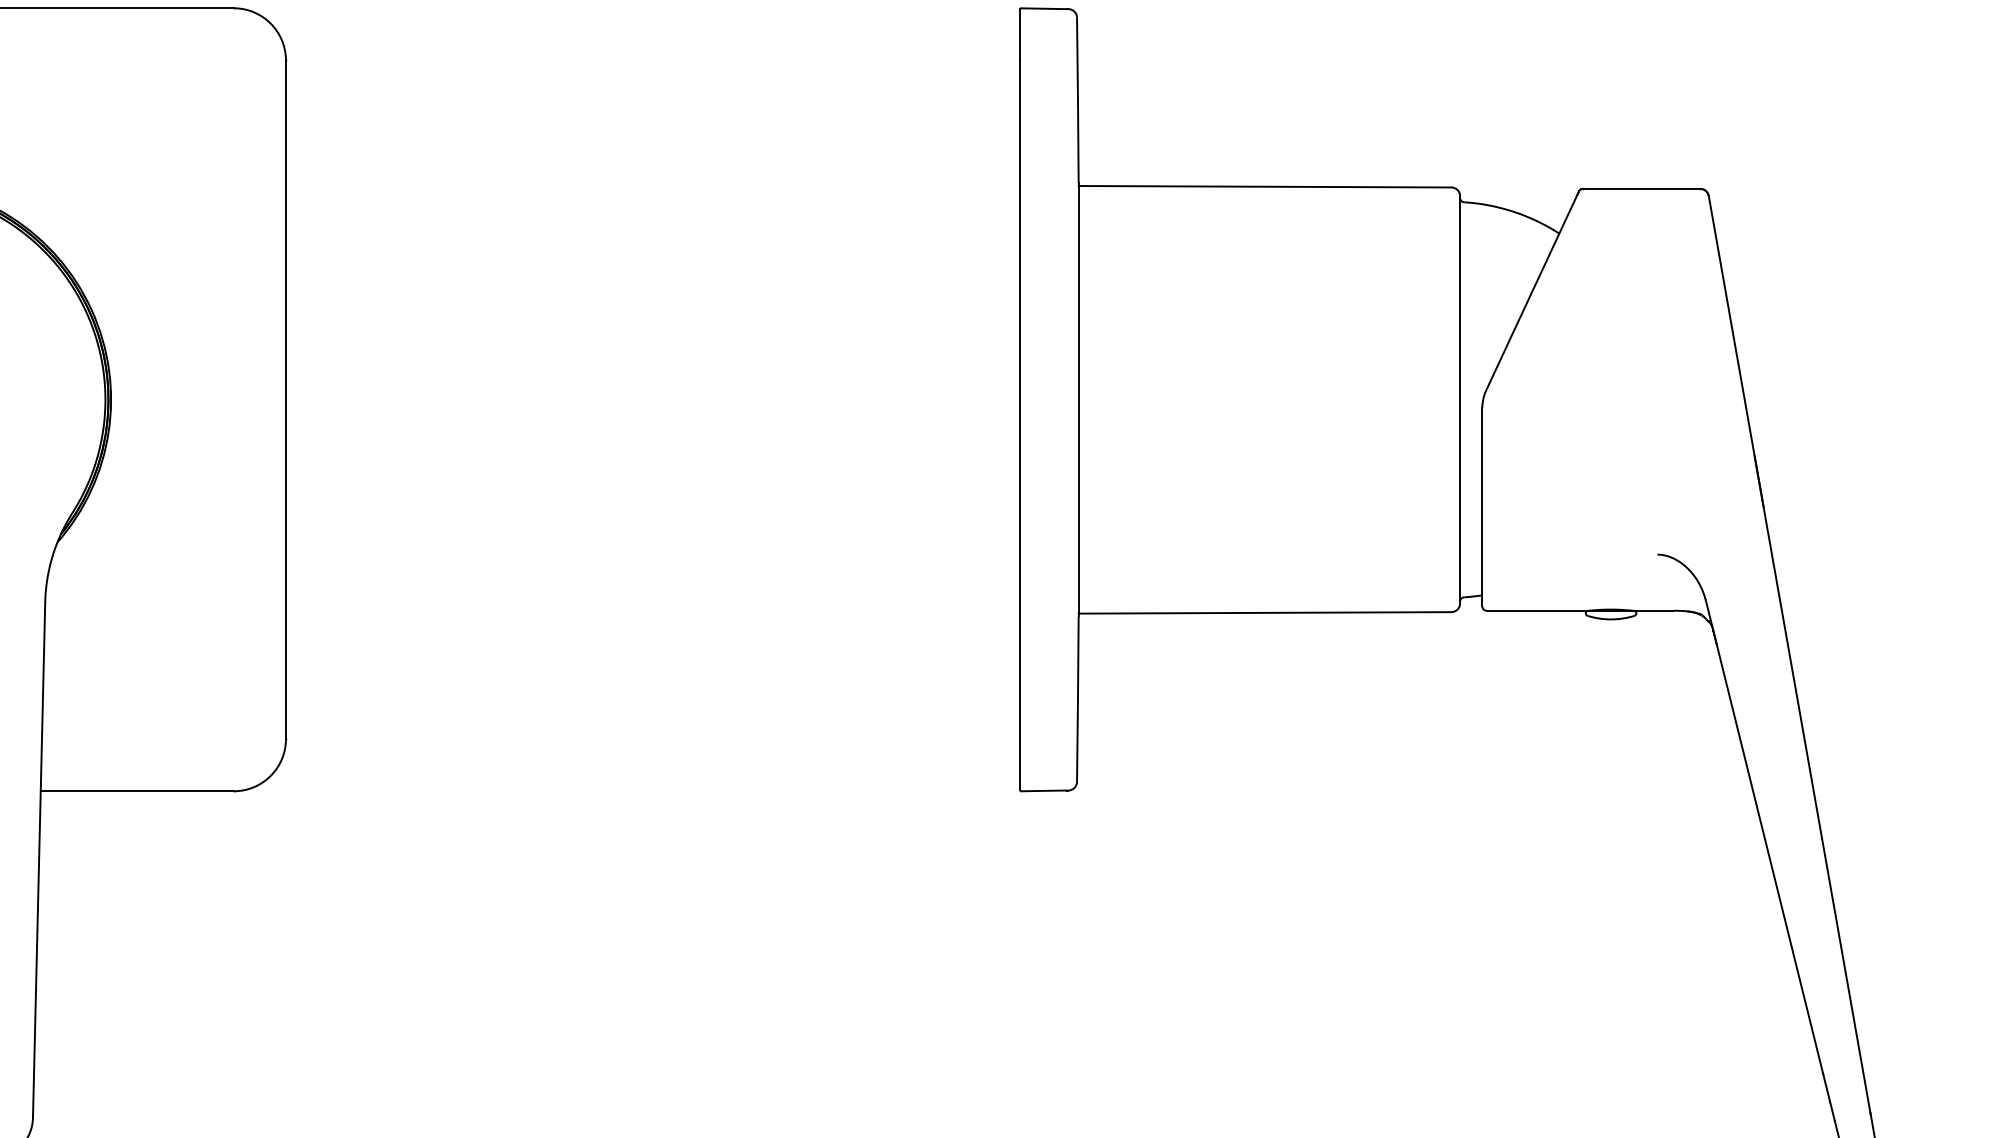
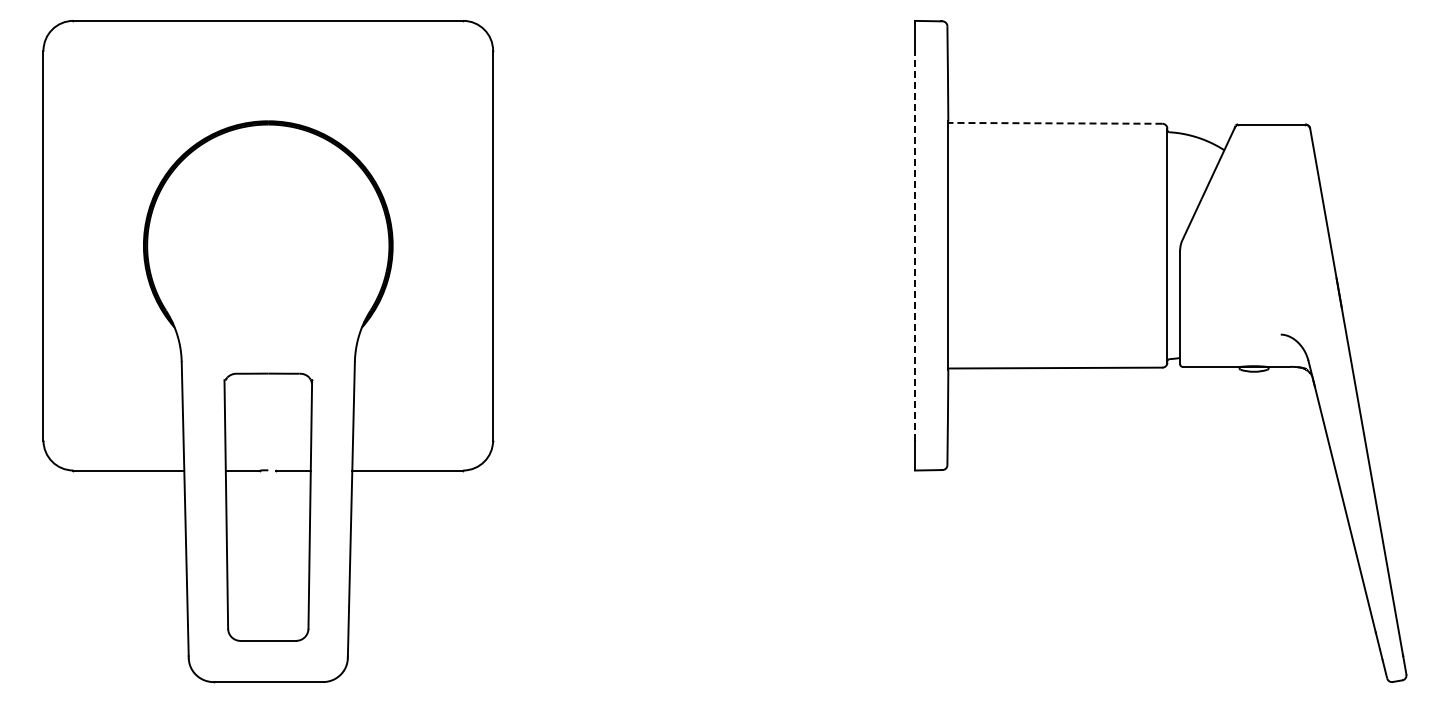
line: (1263, 186) -> (1054, 123), solid -> dashed
line: (1019, 399) -> (914, 245), solid -> dashed

